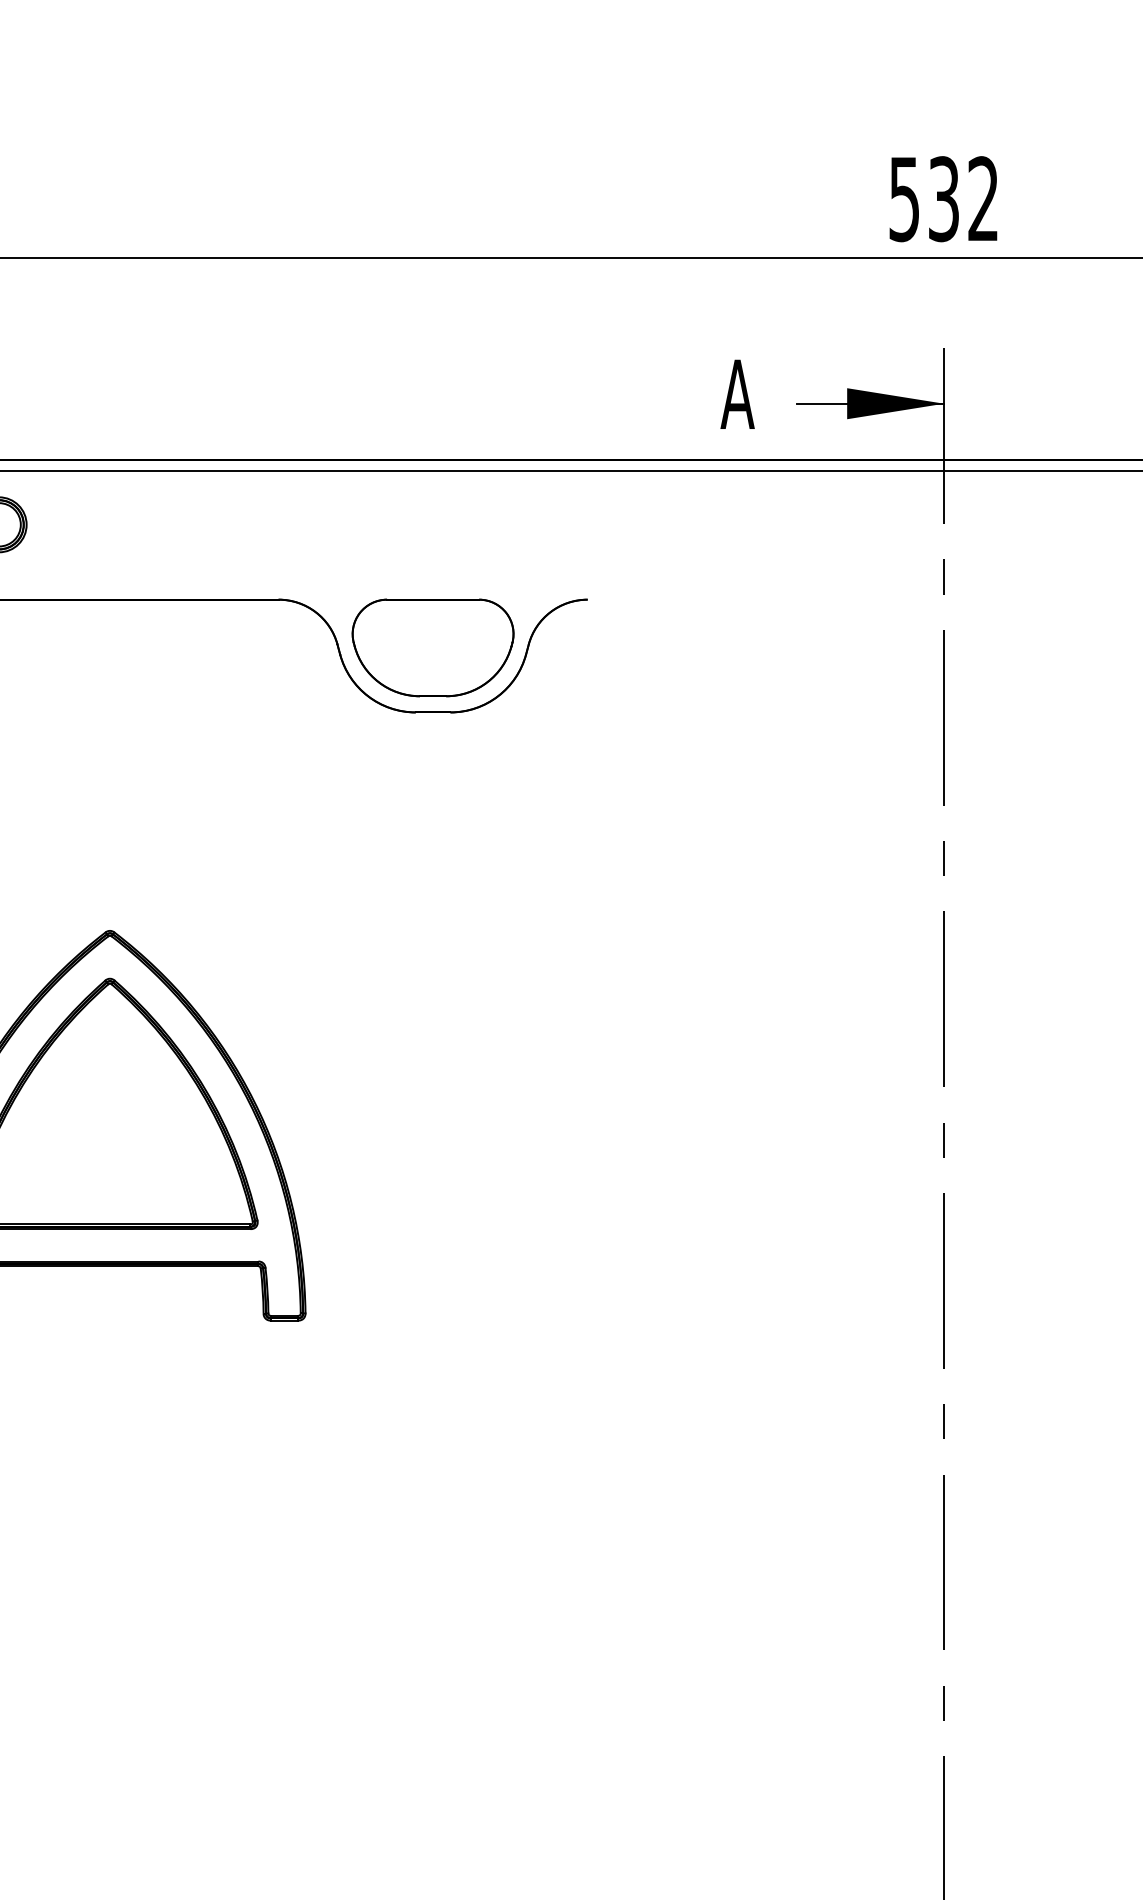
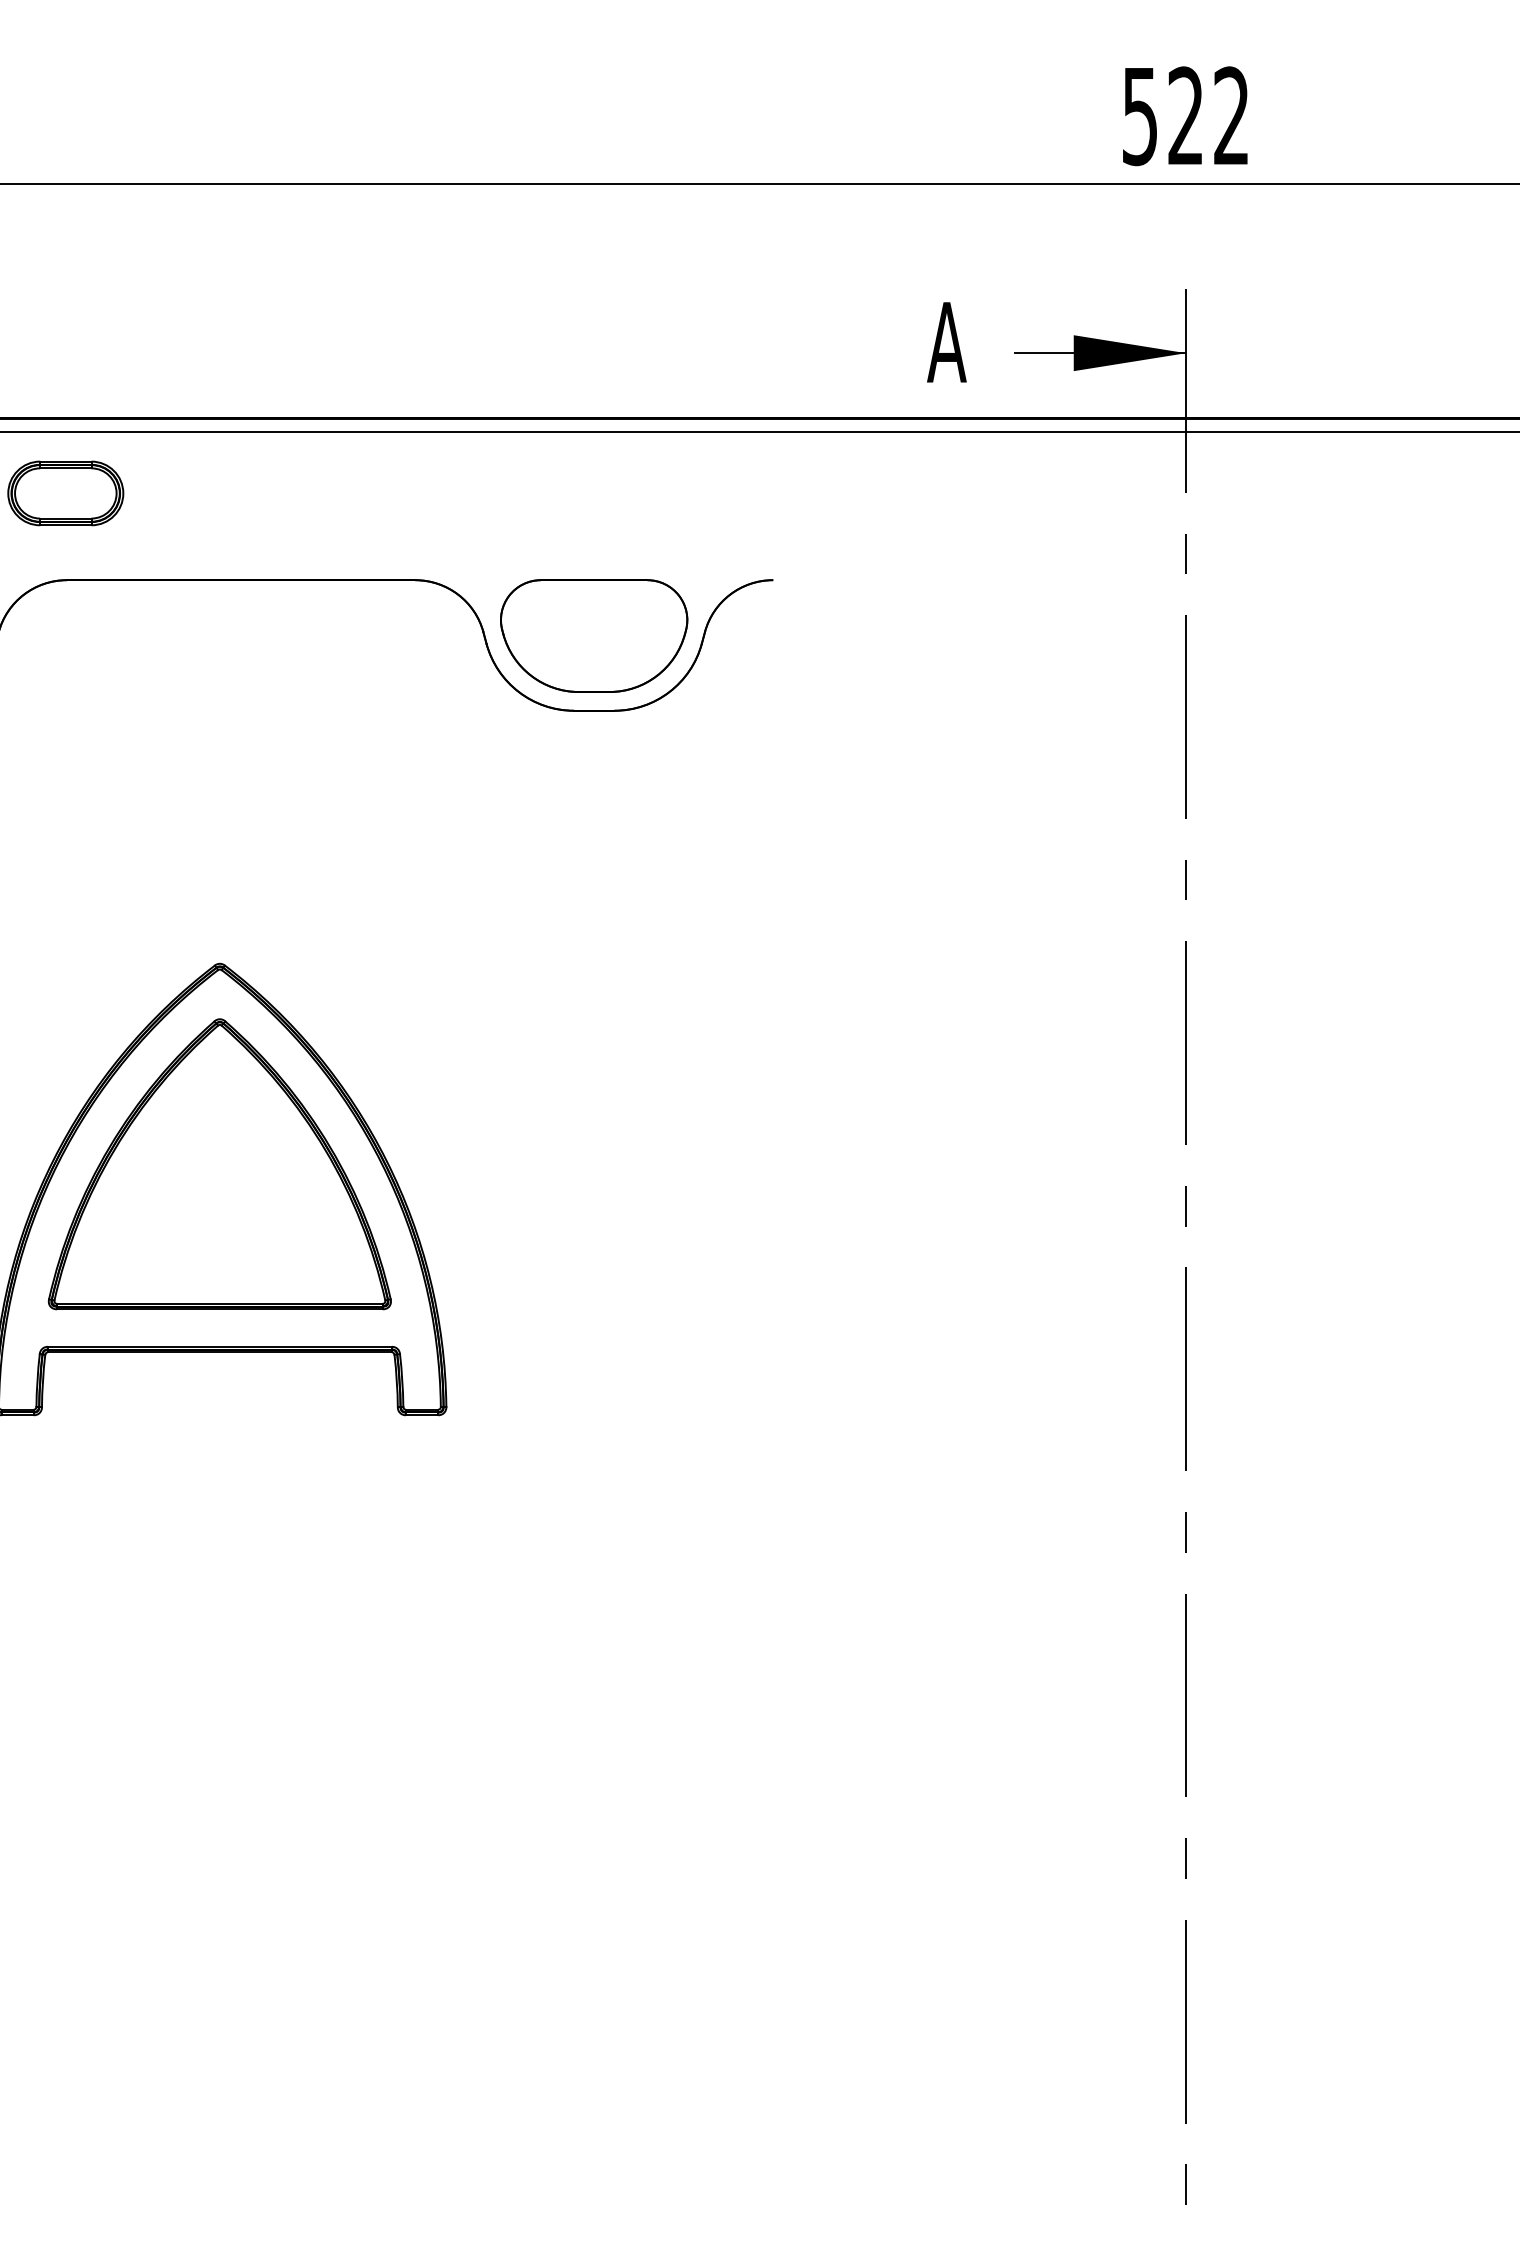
text: (943, 199) -> (1185, 116), 532 -> 522

